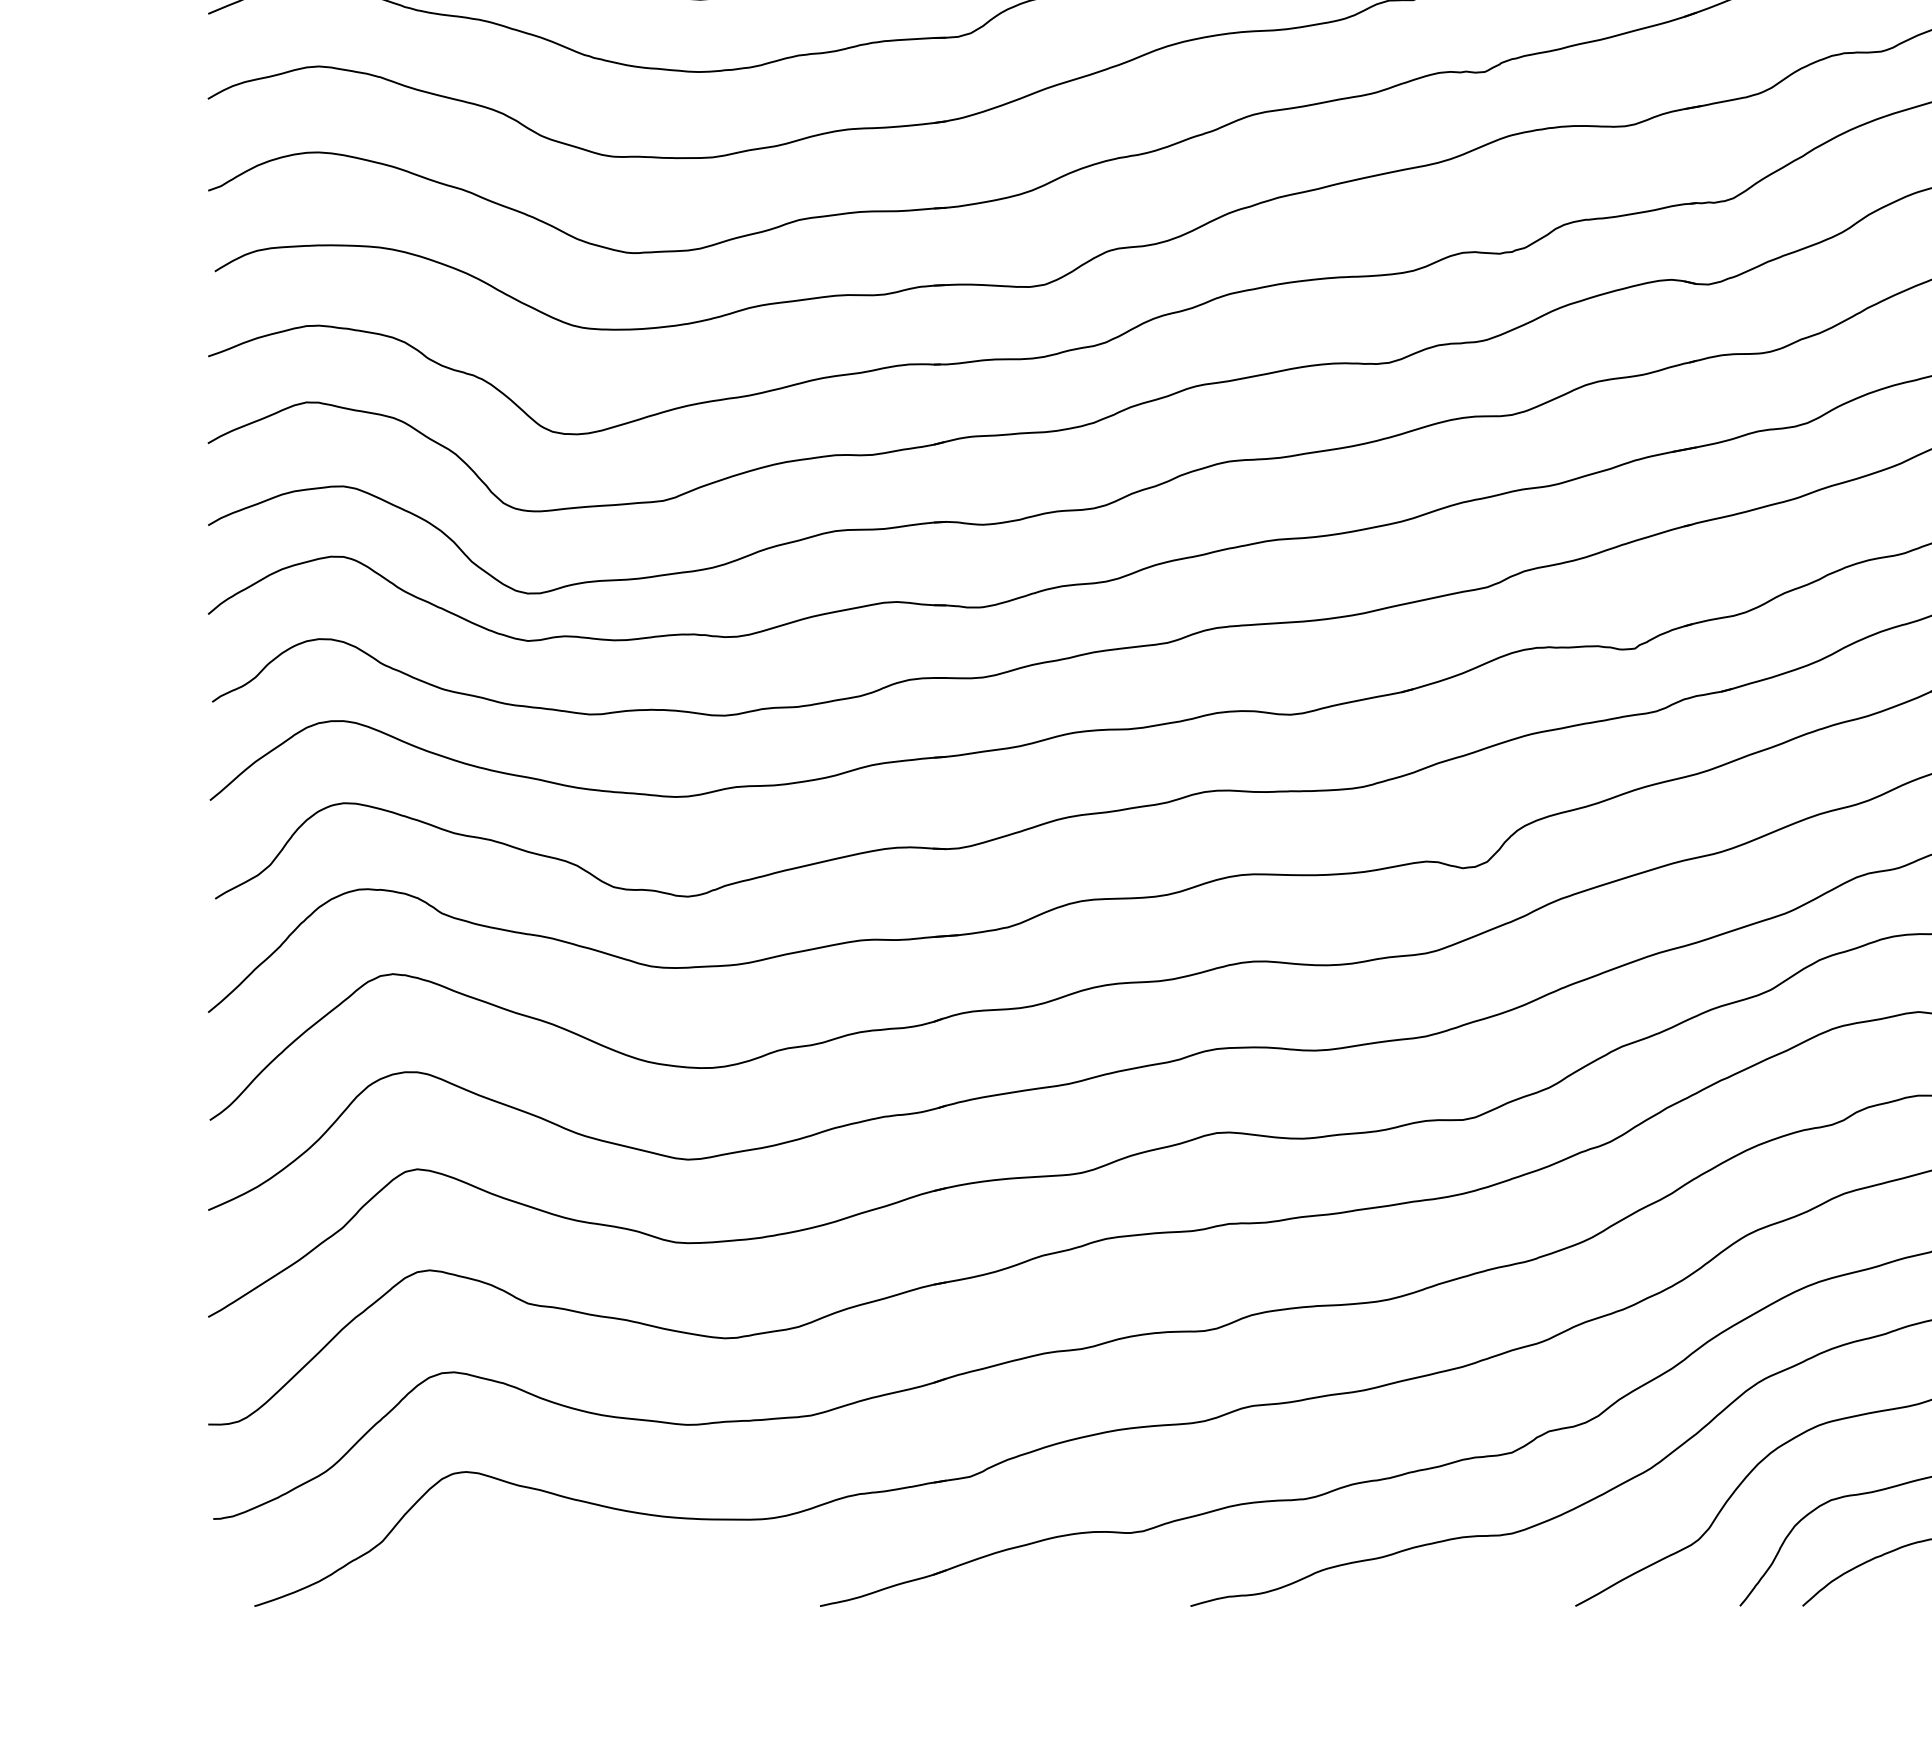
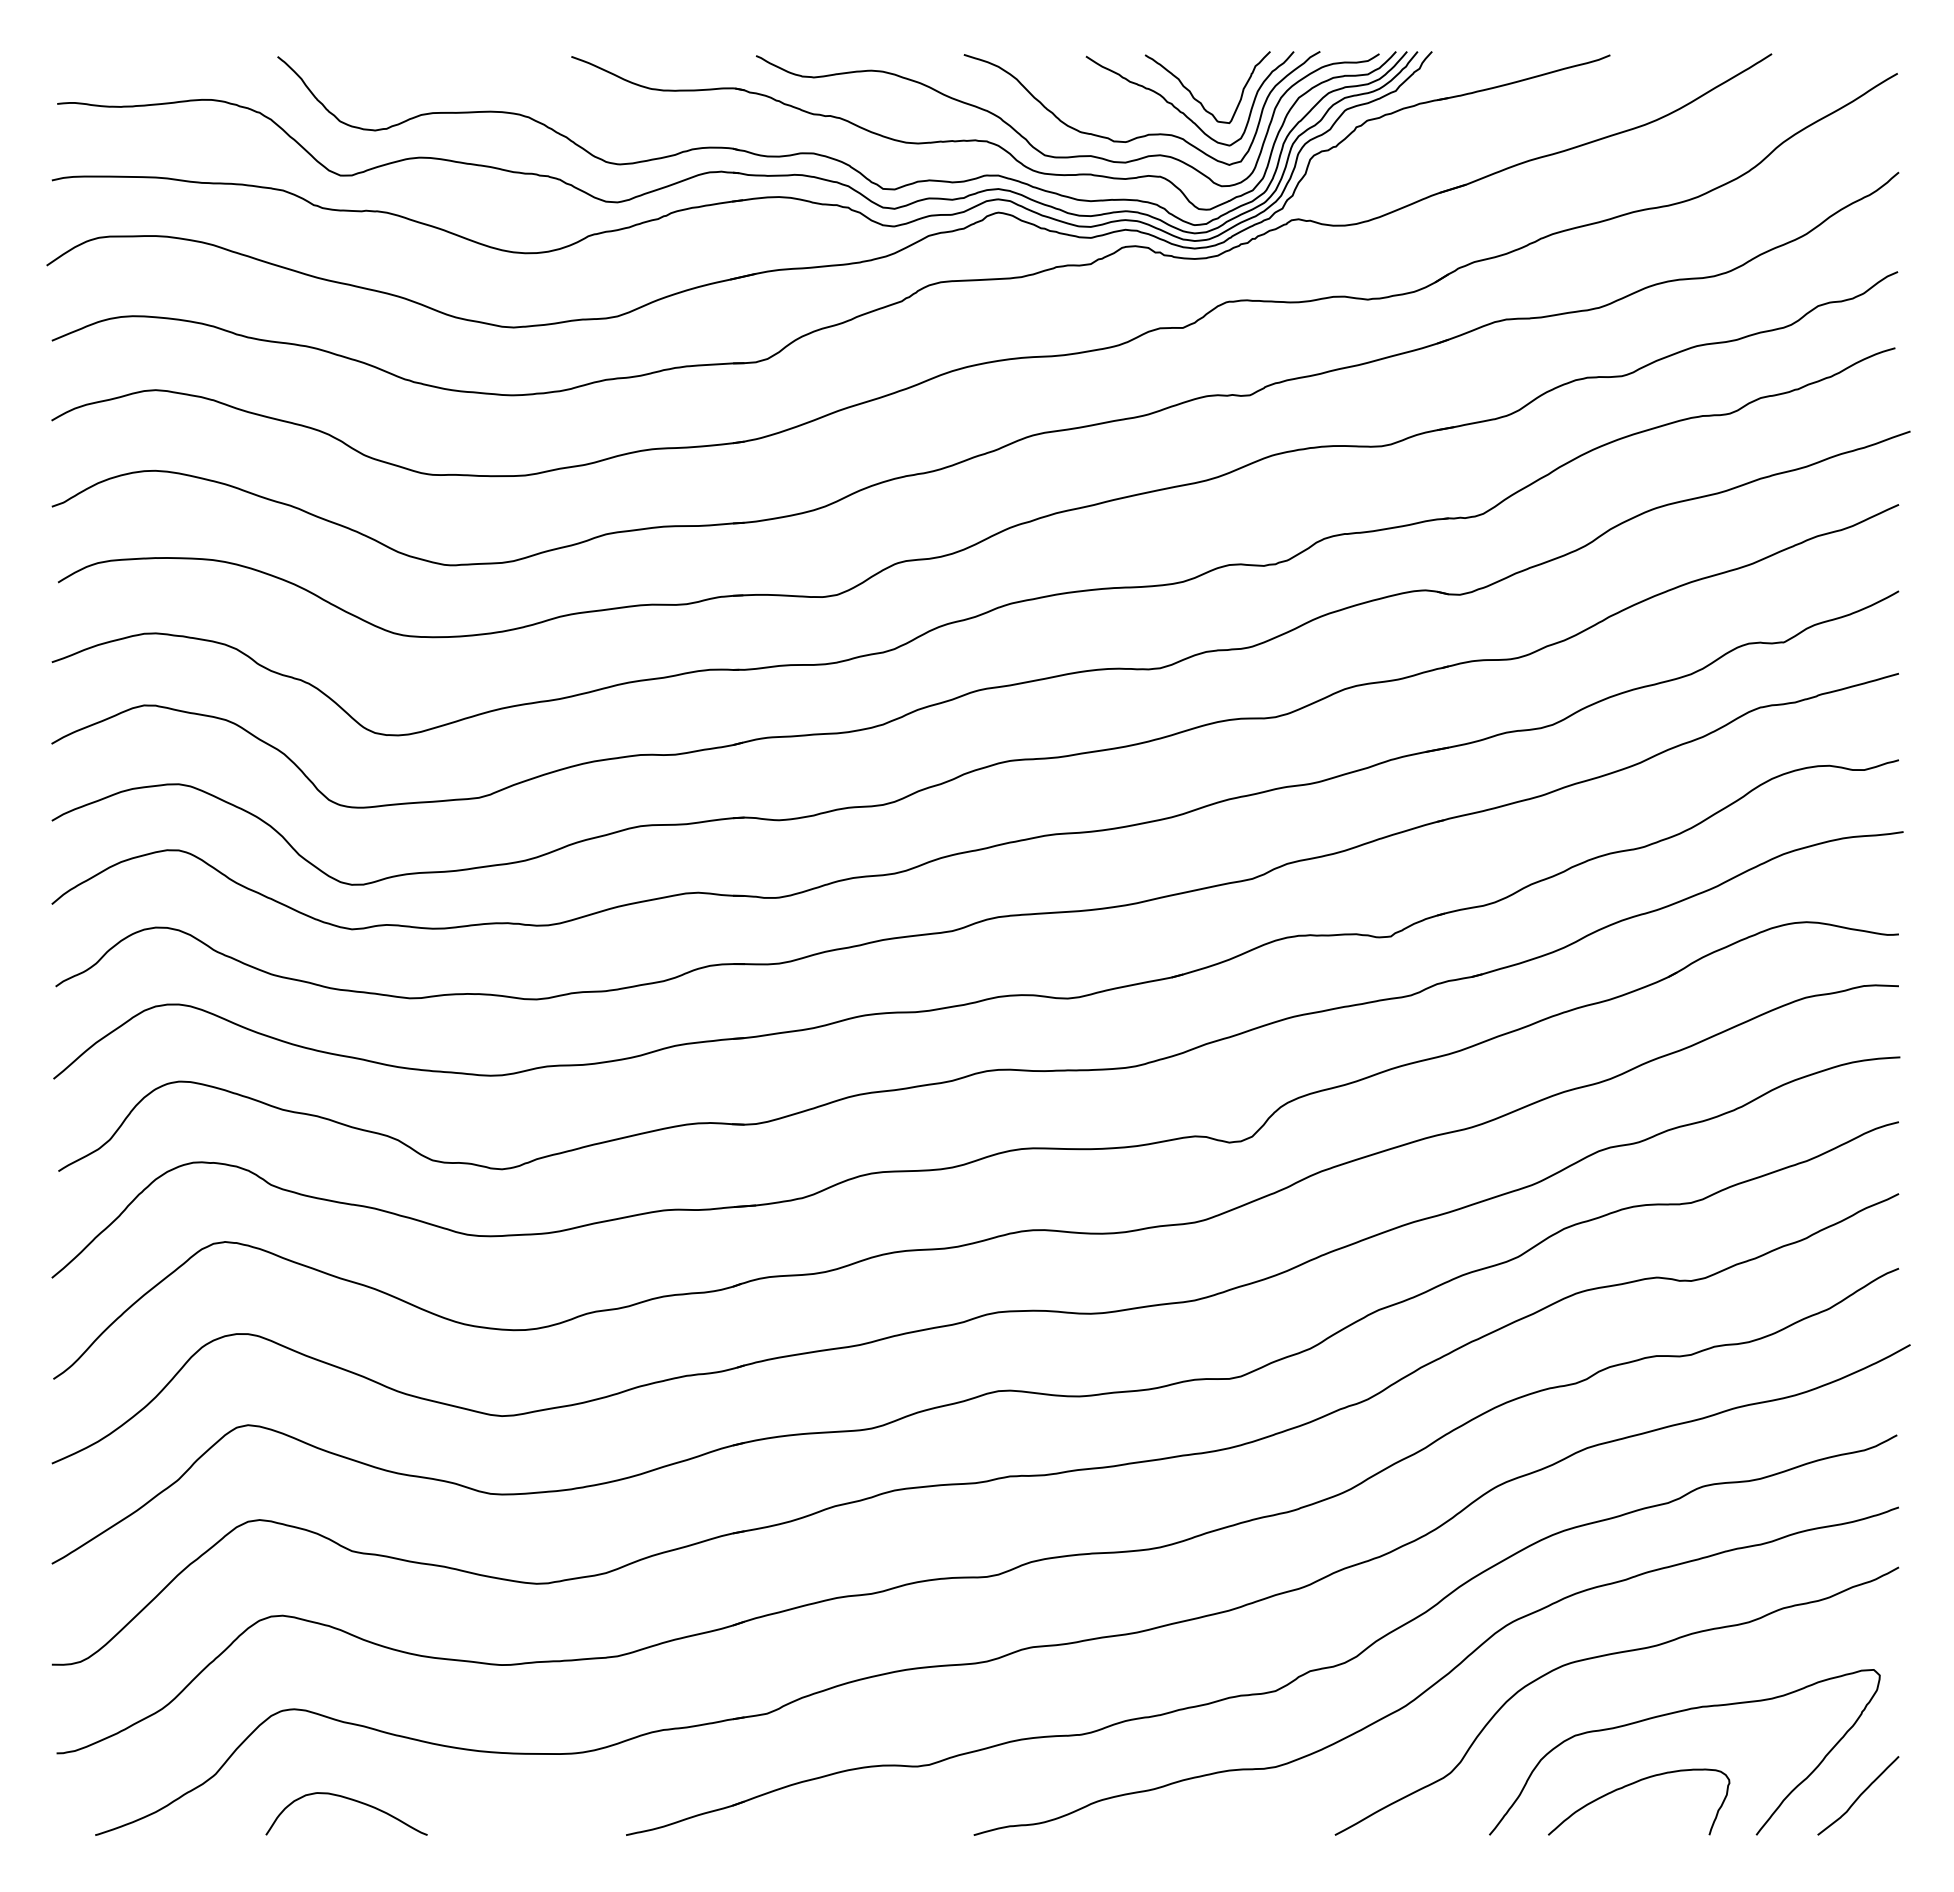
curve: (527, 1569) -> (351, 1800), added

